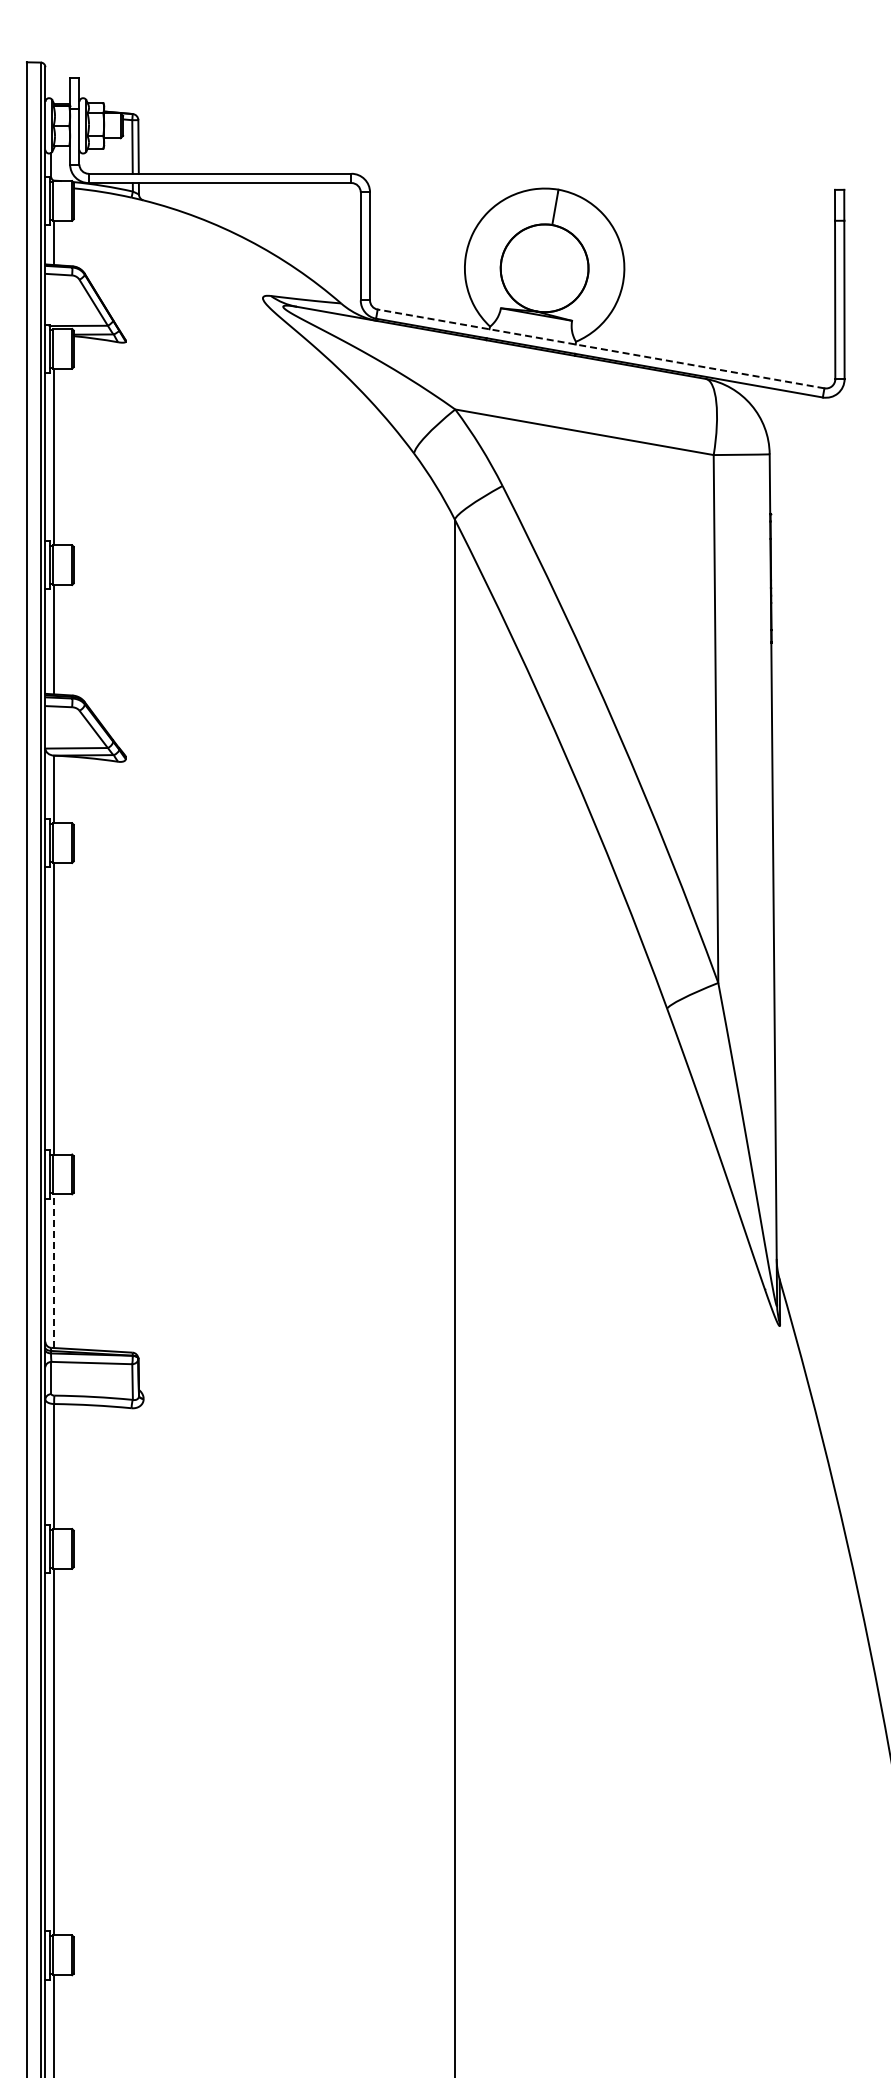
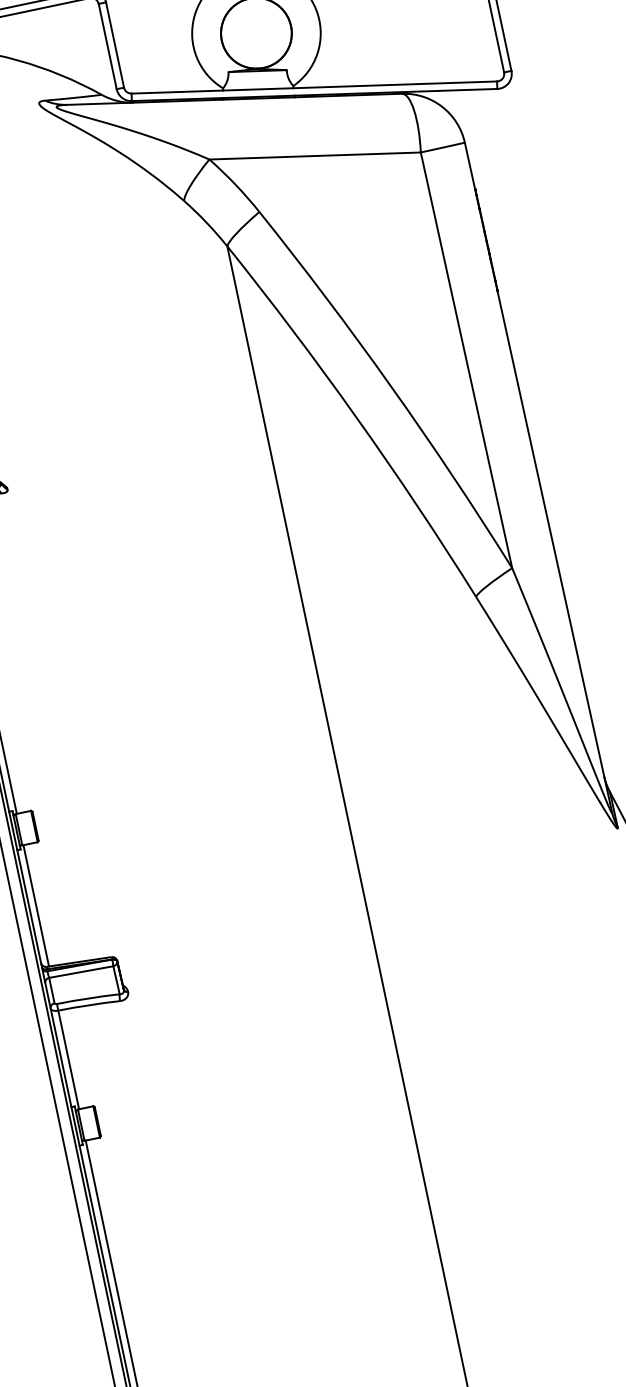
line: (601, 348) -> (314, 87), dashed -> solid
line: (54, 1271) -> (36, 906), dashed -> solid

